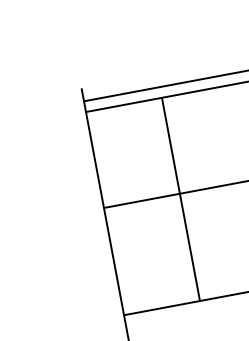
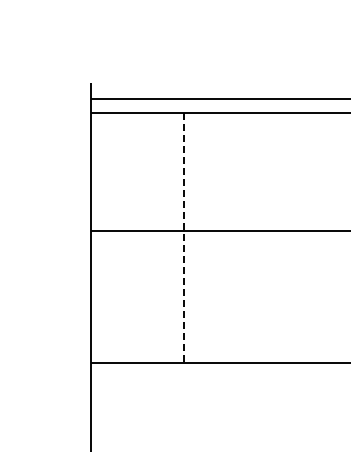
line: (181, 199) -> (184, 238), solid -> dashed

